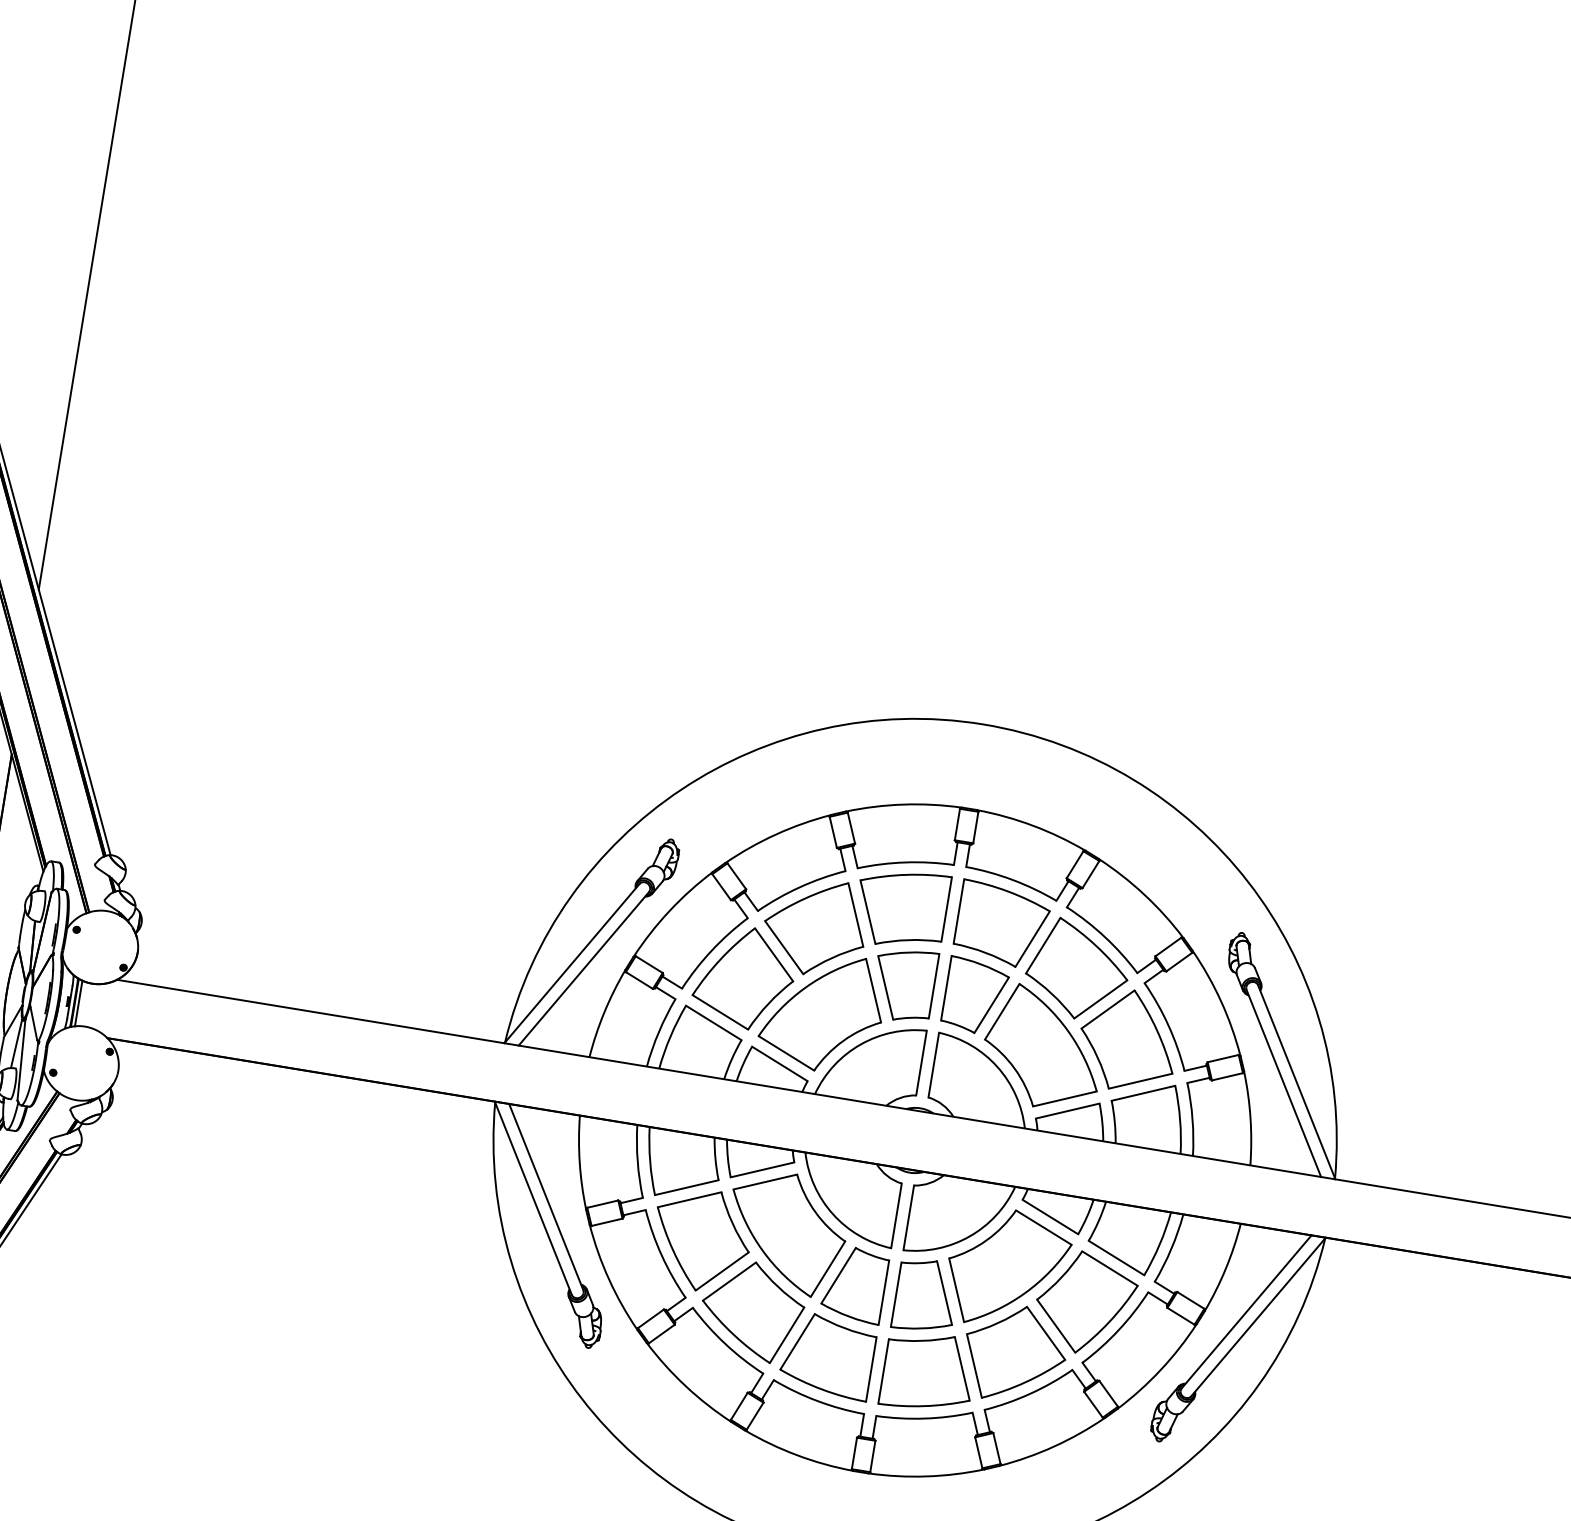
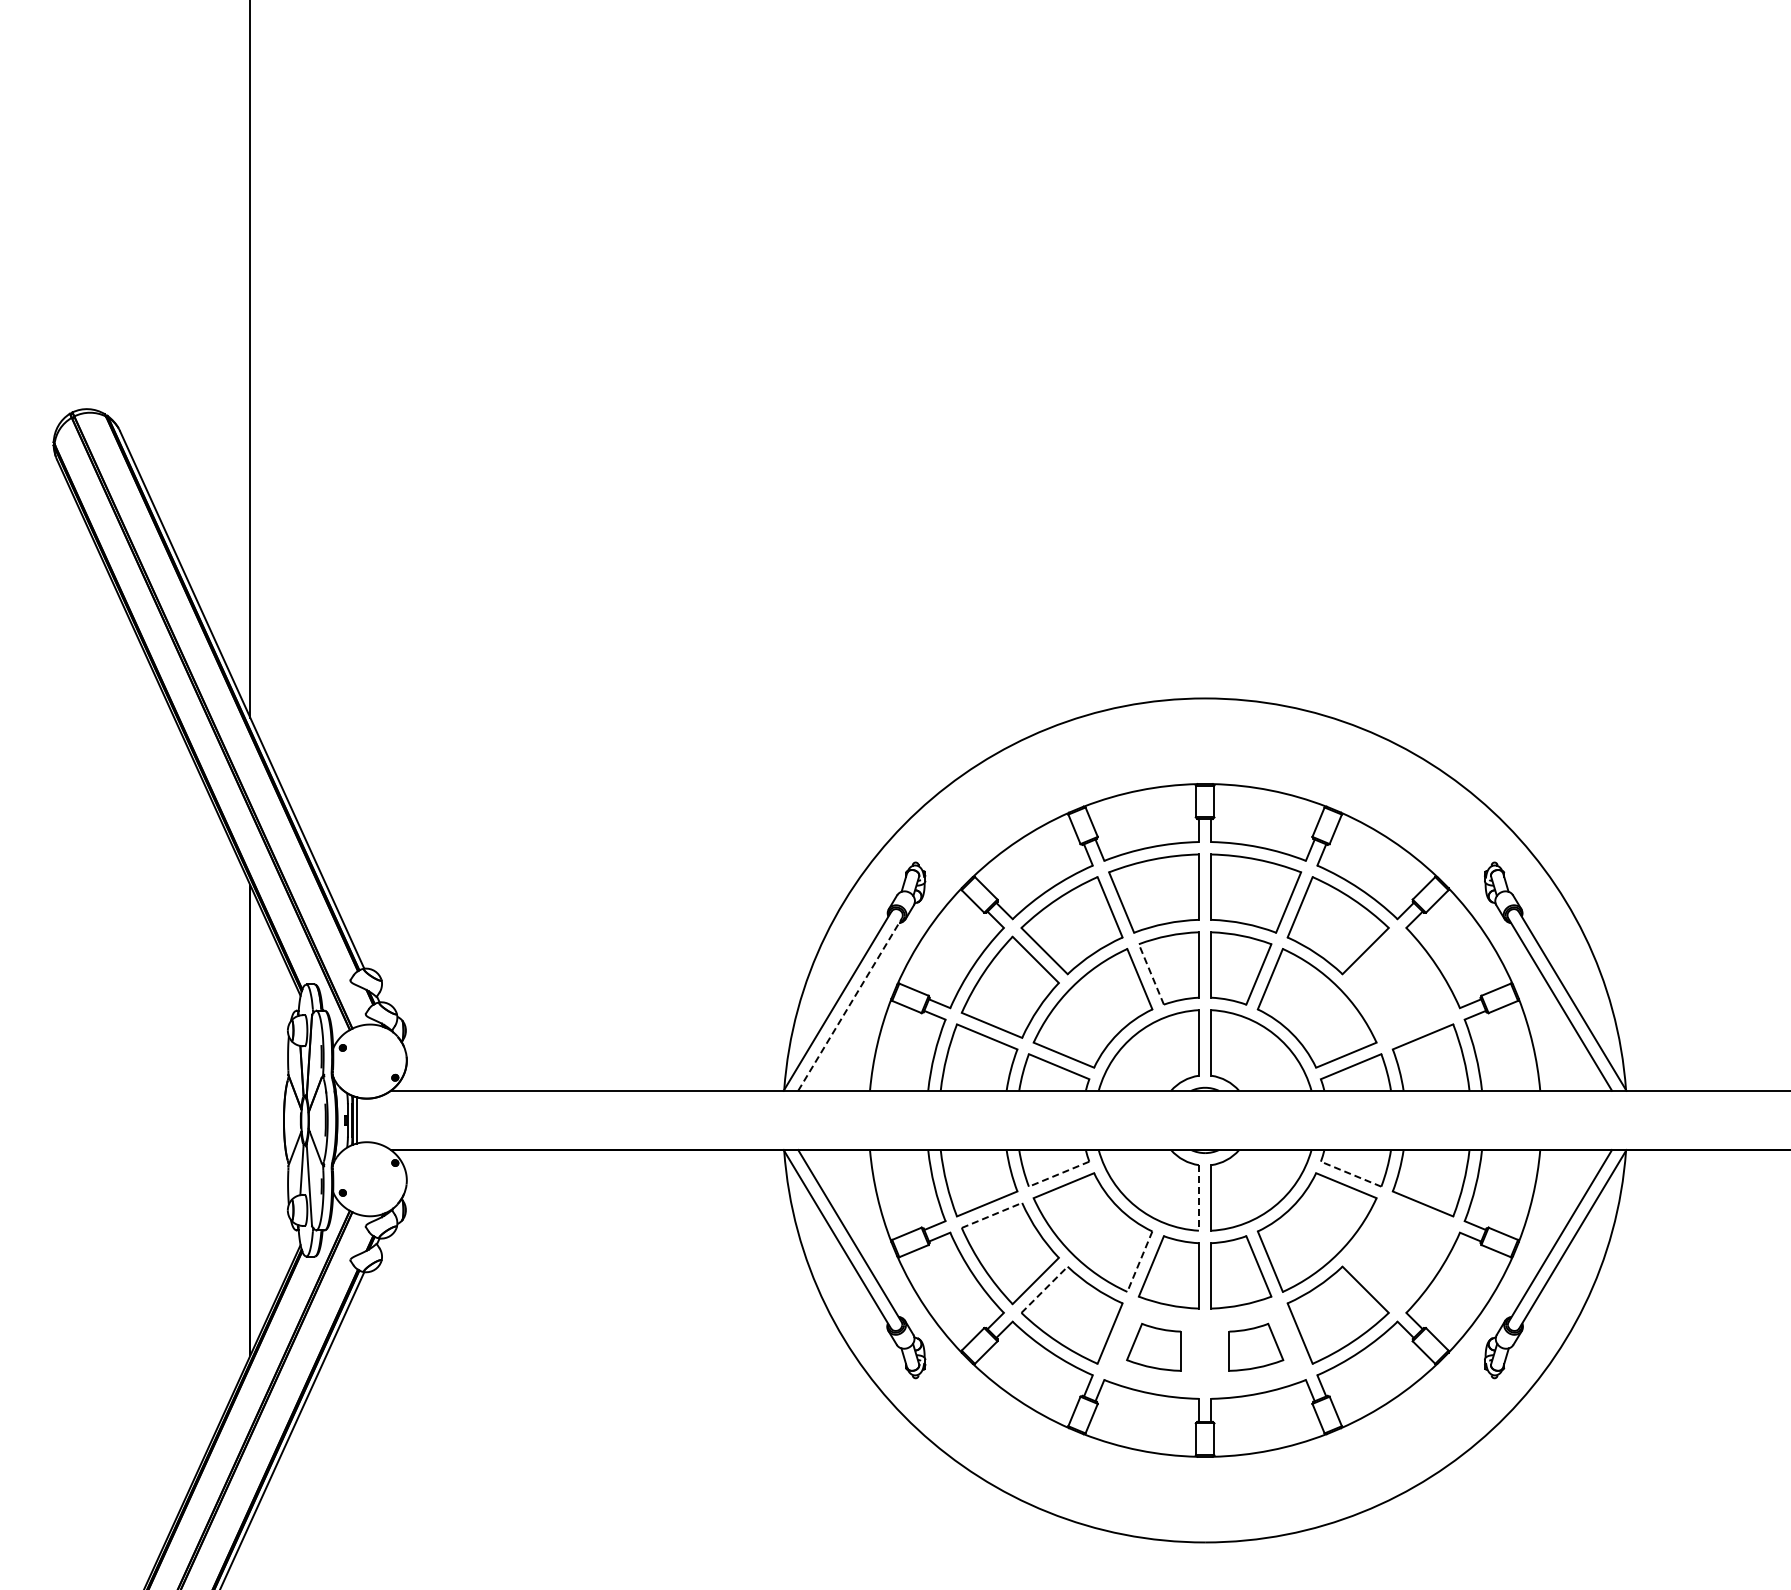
line: (584, 968) -> (850, 1004), solid -> dashed
line: (885, 987) -> (1151, 974), solid -> dashed
part: (1128, 1039) -> (1399, 986), removed
line: (762, 1170) -> (1059, 1174), solid -> dashed
line: (690, 1199) -> (992, 1215), solid -> dashed
line: (896, 1215) -> (1198, 1197), solid -> dashed
line: (1050, 1217) -> (1351, 1174), solid -> dashed
line: (827, 1268) -> (1139, 1261), solid -> dashed
line: (729, 1281) -> (1044, 1289), solid -> dashed
part: (1085, 1303) -> (1399, 1253), removed
part: (827, 1356) -> (1153, 1347), size x0.6
part: (929, 1372) -> (1256, 1347), size x0.6

